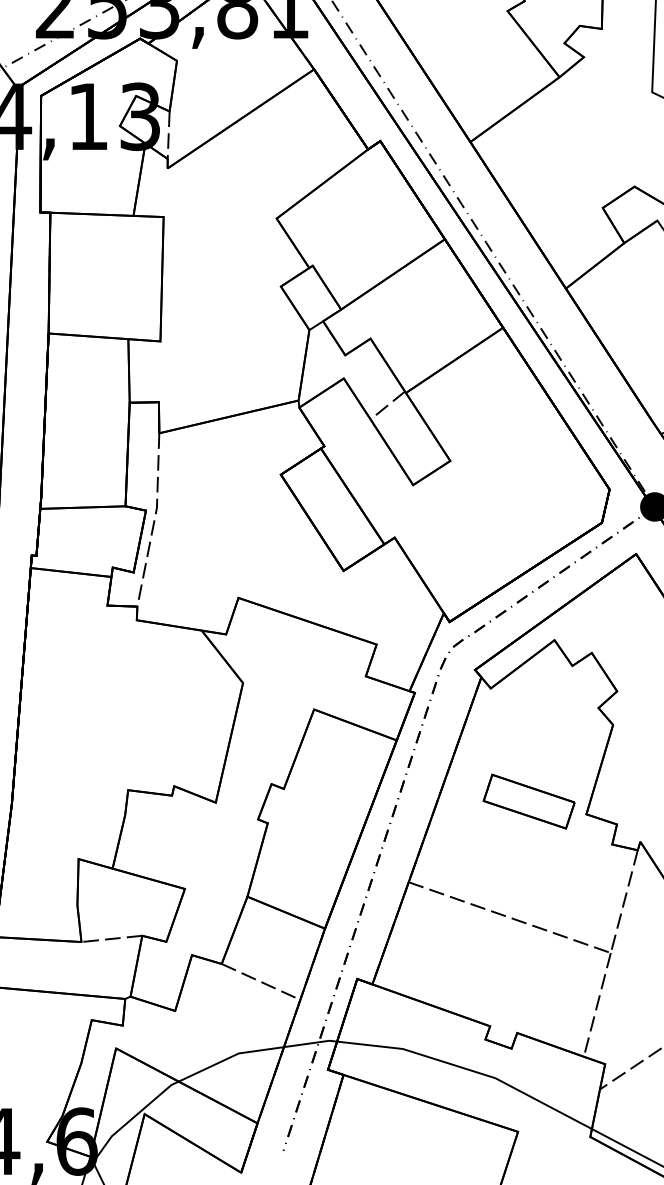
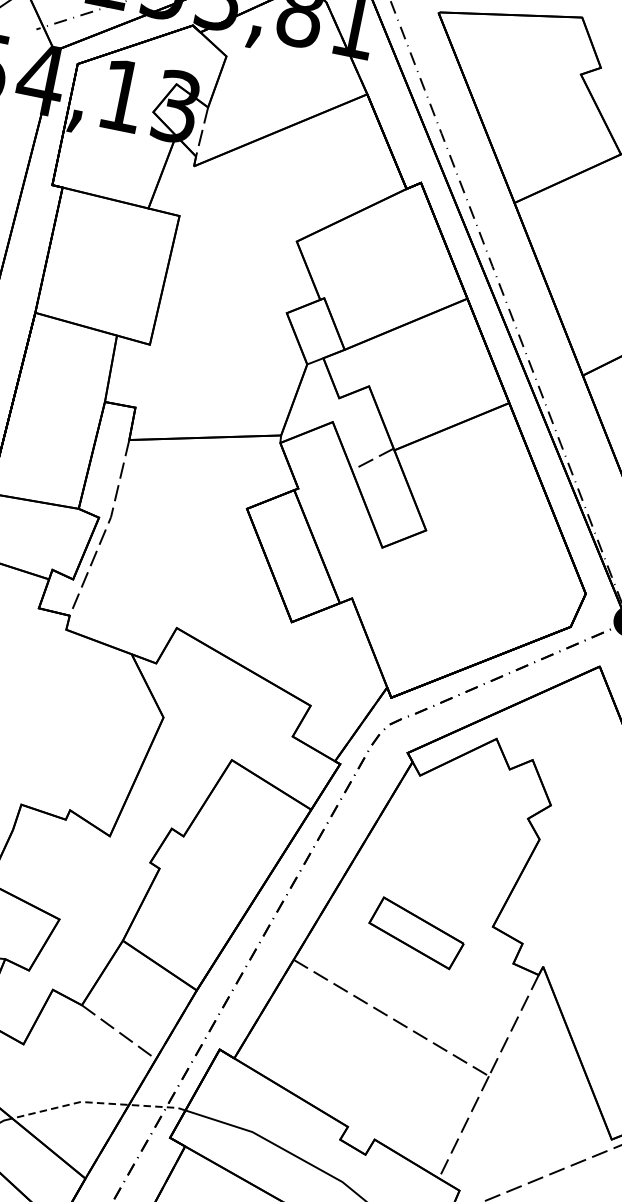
part: (528, 801) -> (415, 932), moved
line: (254, 1051) -> (97, 1103), solid -> dashed

